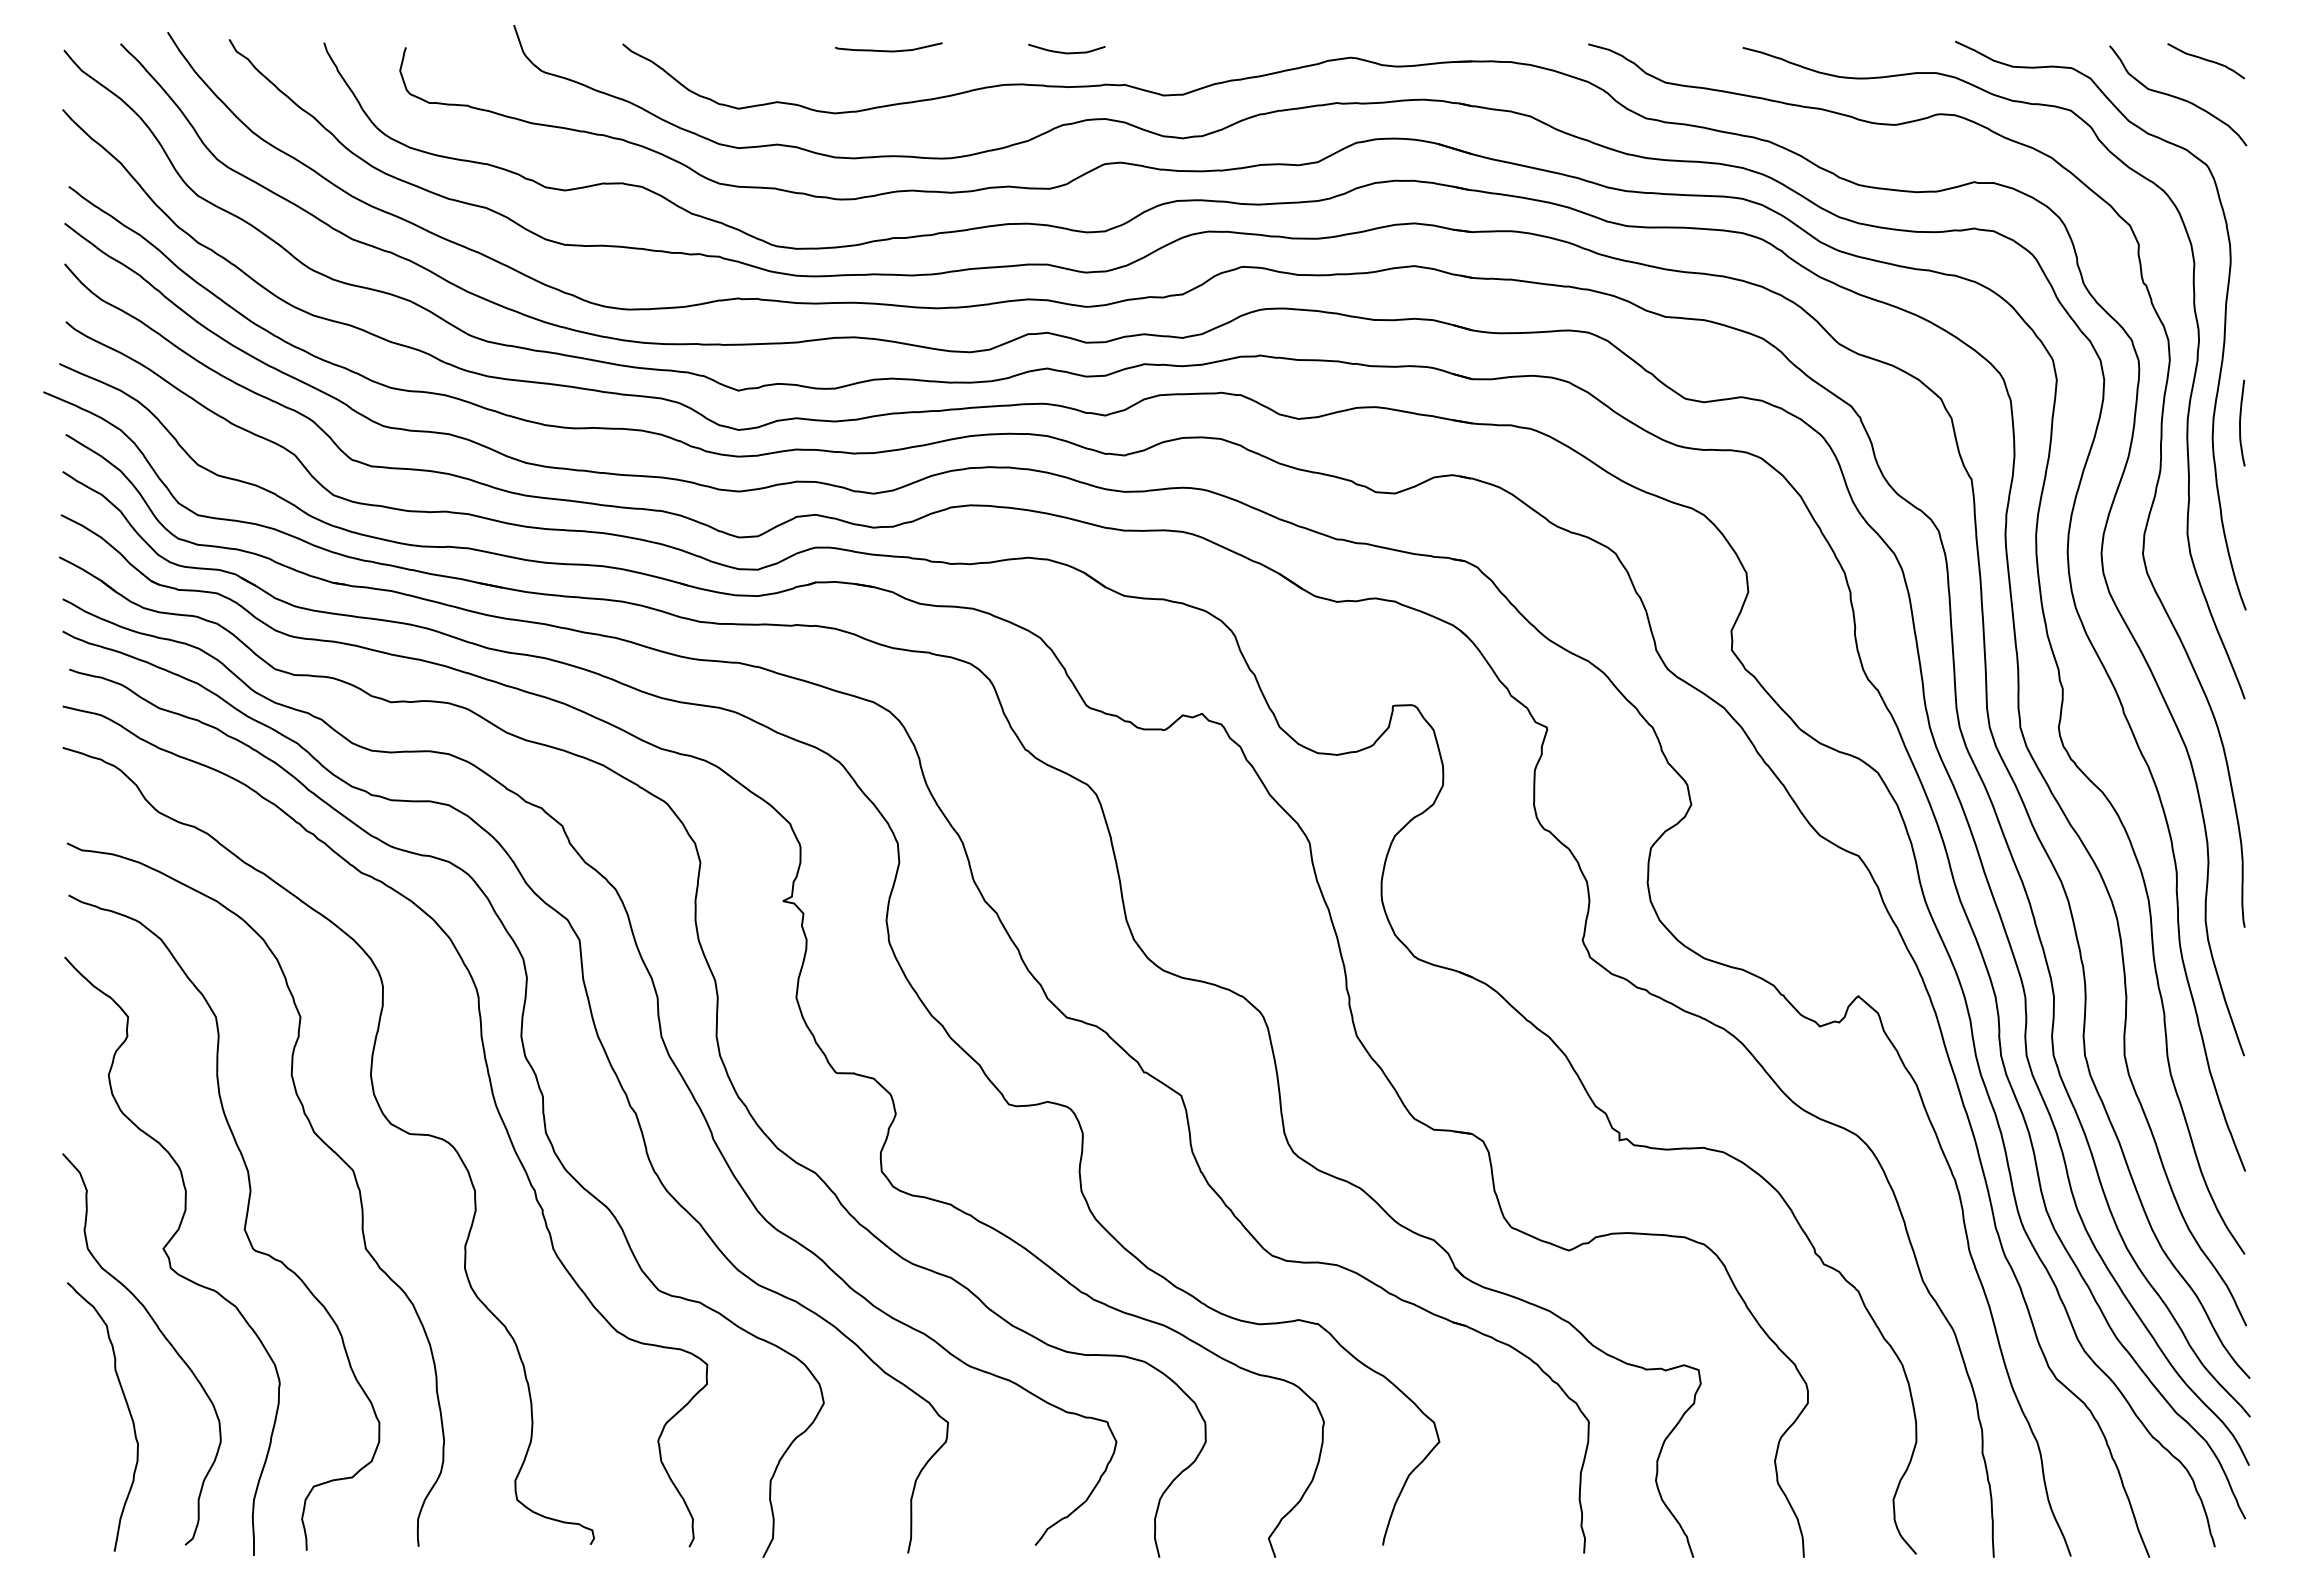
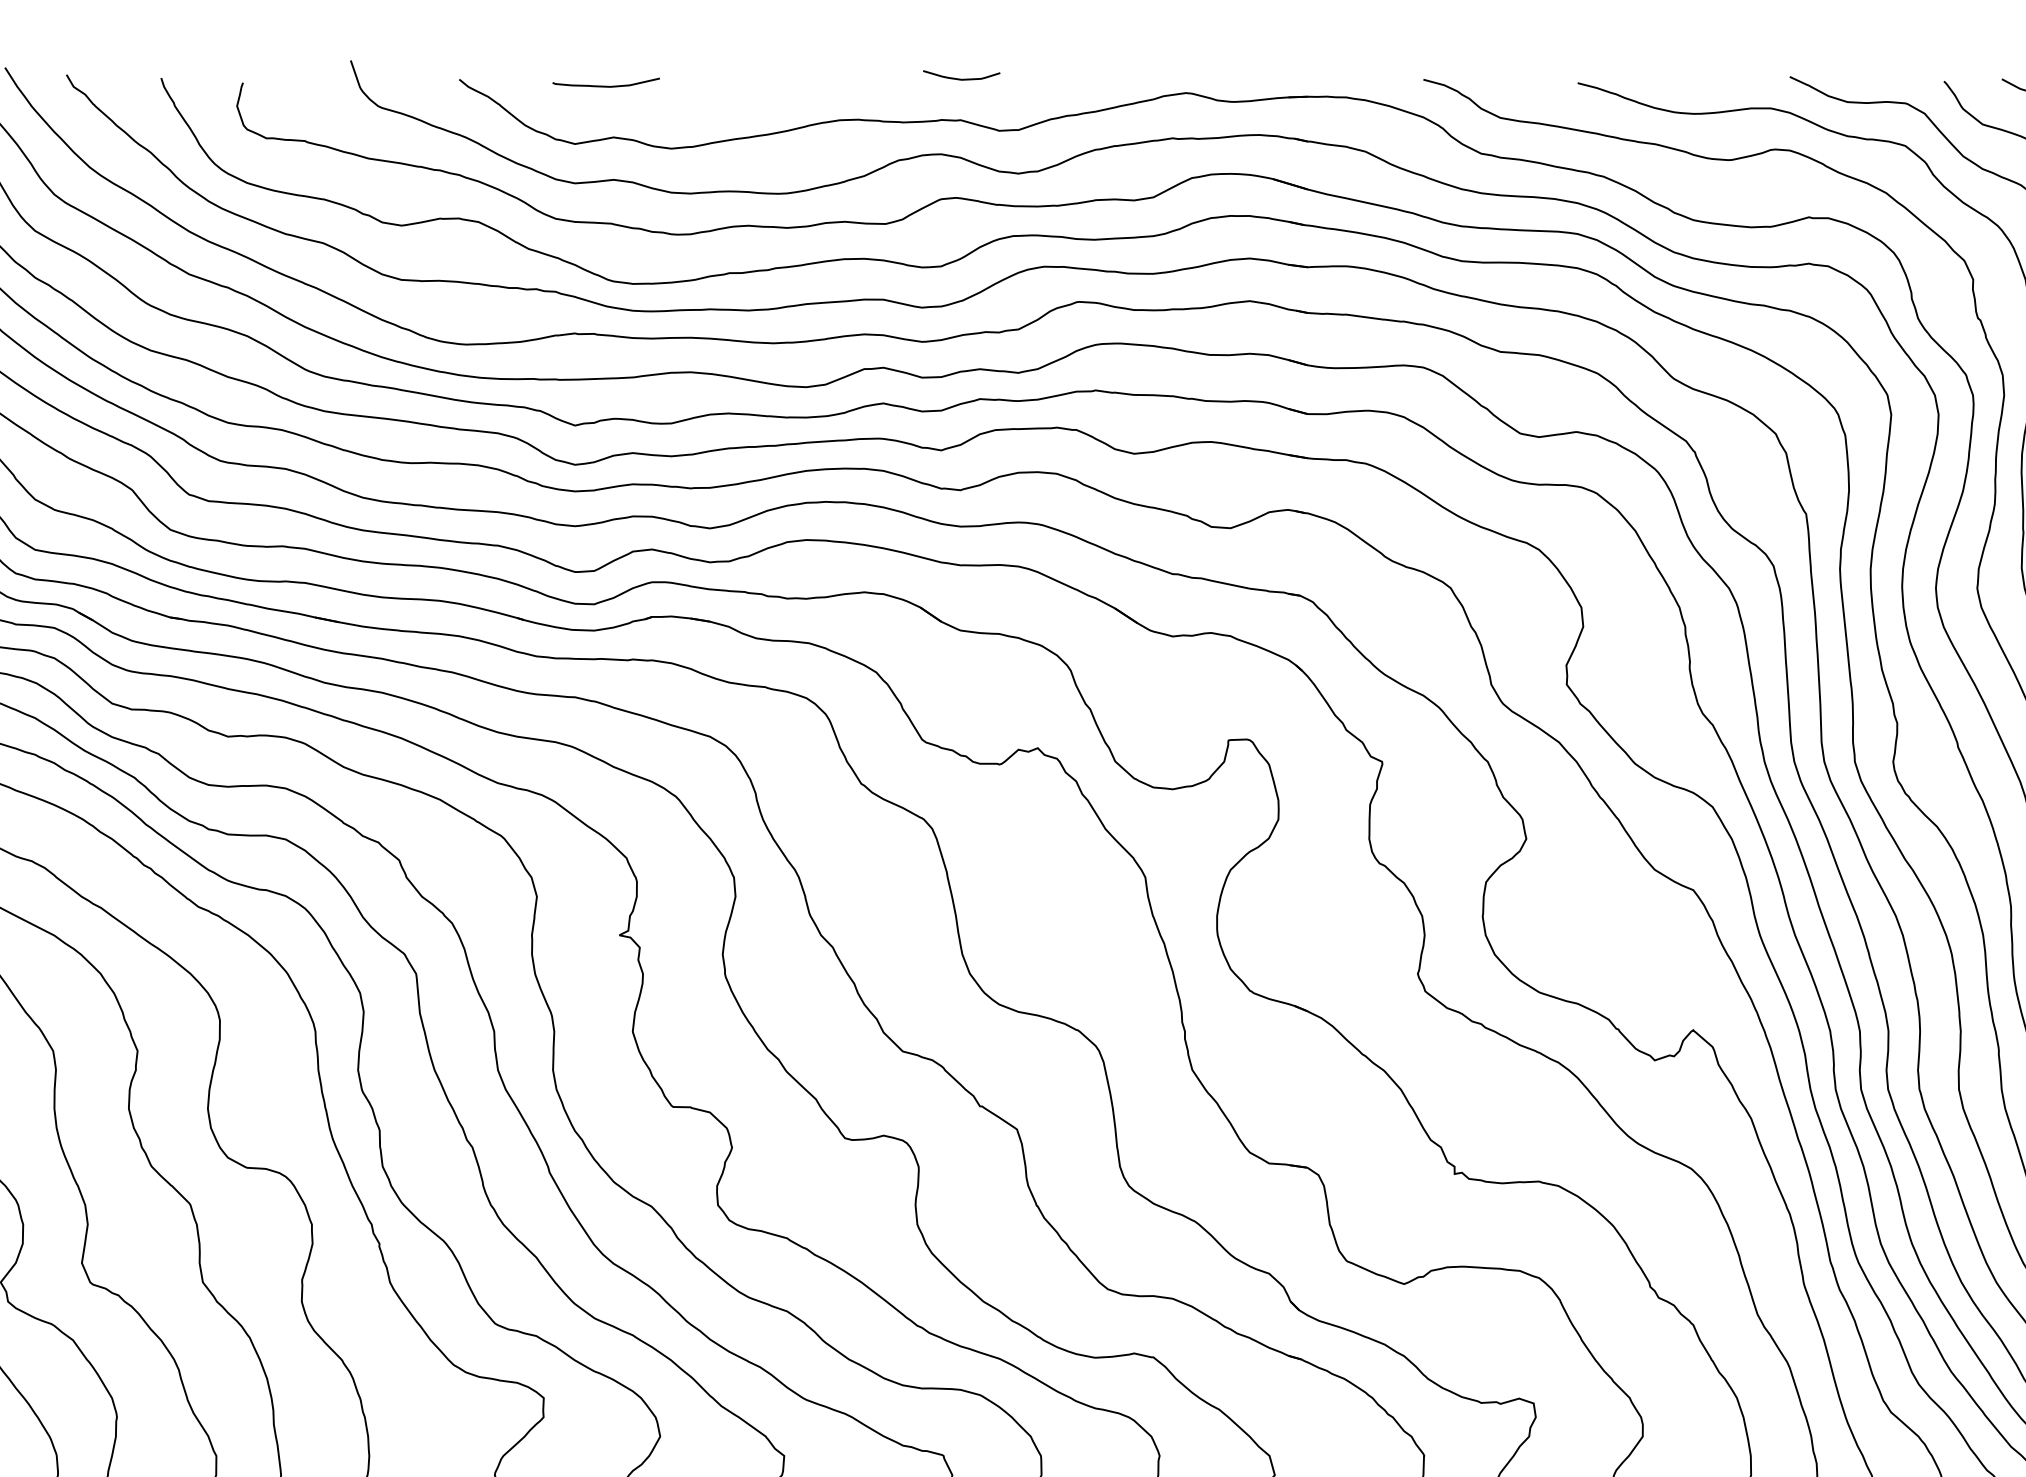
curve: (888, 50) -> (605, 85), moved
curve: (1066, 52) -> (961, 78), moved

